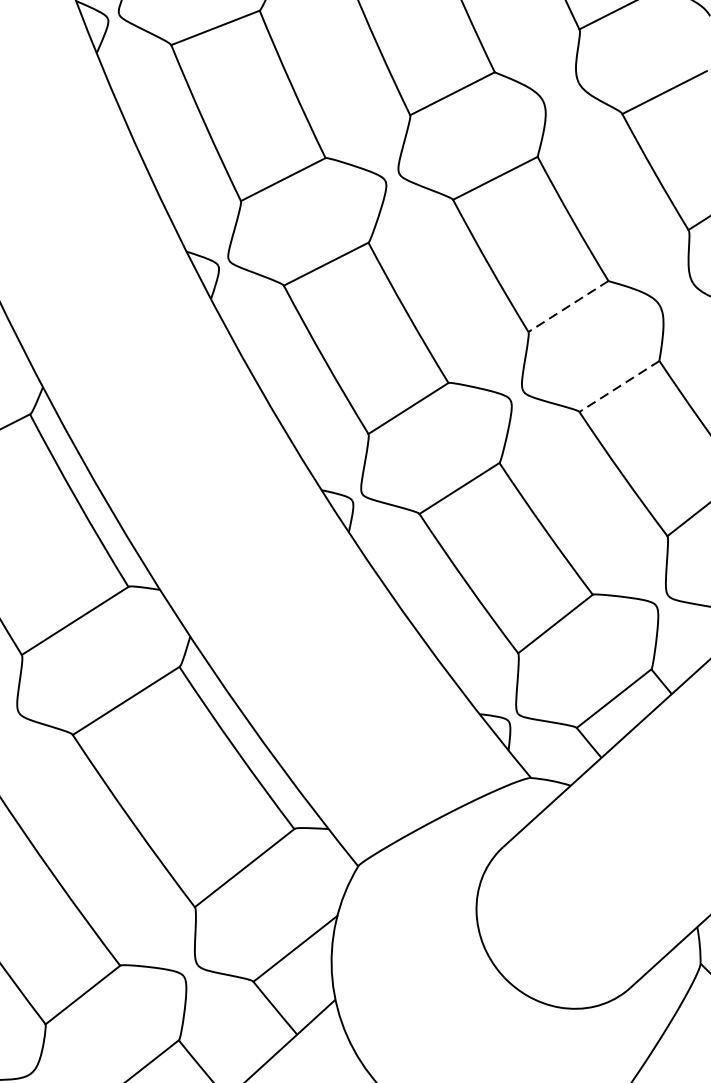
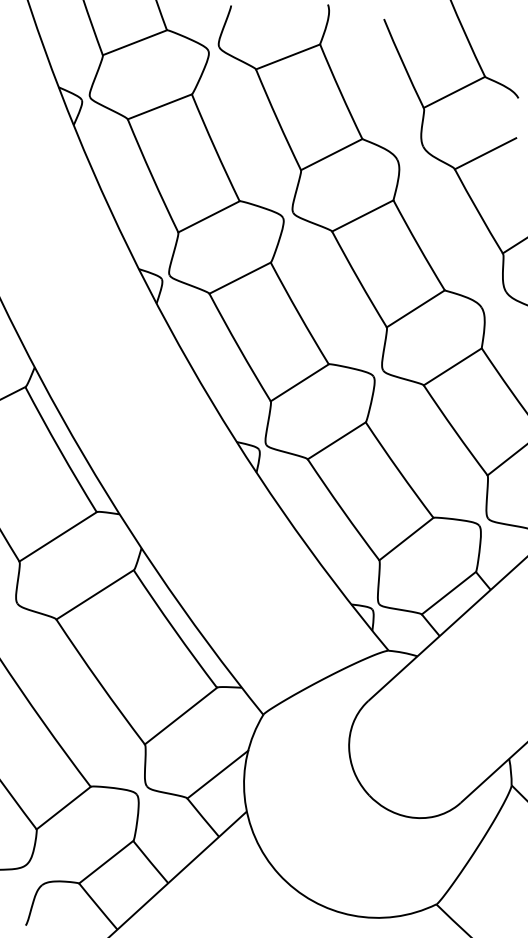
line: (568, 307) -> (415, 309), dashed -> solid
line: (619, 387) -> (452, 367), dashed -> solid

